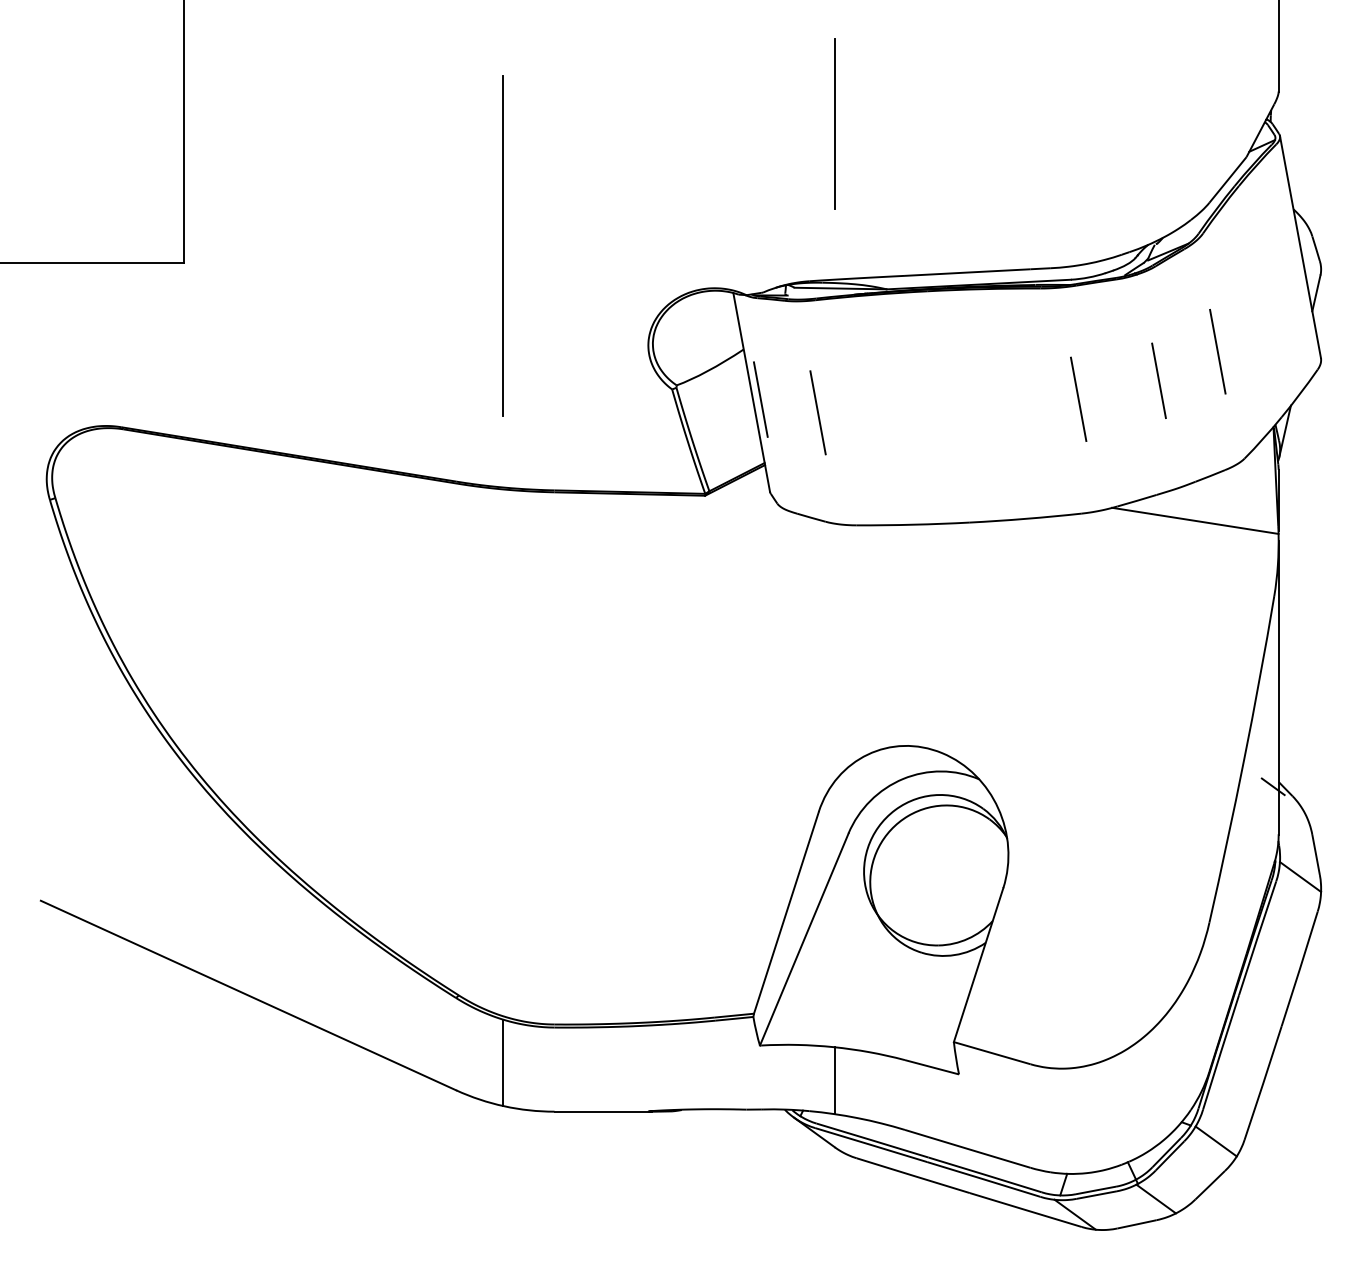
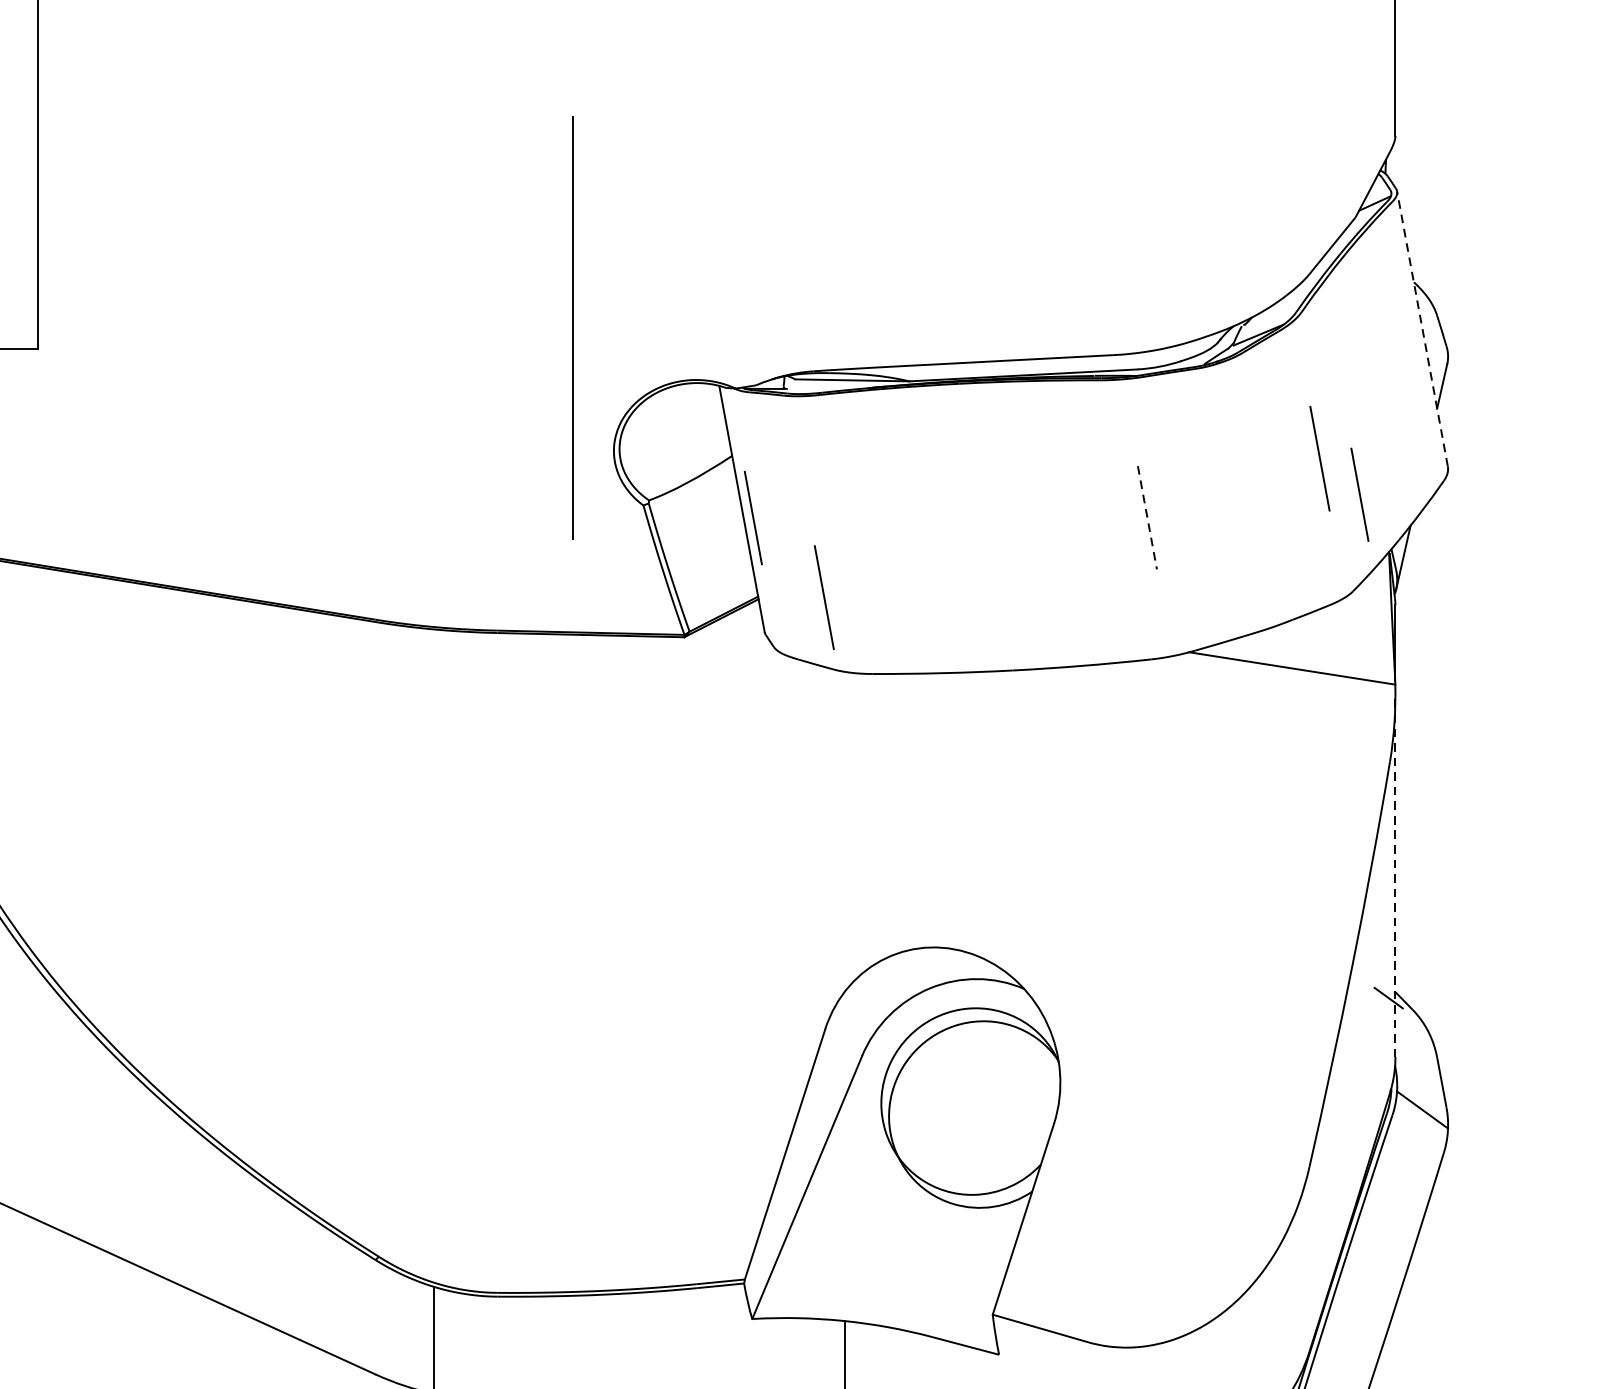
line: (834, 123) -> (844, 175), removed
line: (502, 245) -> (571, 326), moved
line: (1300, 247) -> (1422, 329), solid -> dashed
line: (1158, 380) -> (1359, 494), moved
line: (1078, 399) -> (1147, 517), solid -> dashed
line: (817, 412) -> (823, 597), moved
line: (1278, 687) -> (1395, 875), solid -> dashed

